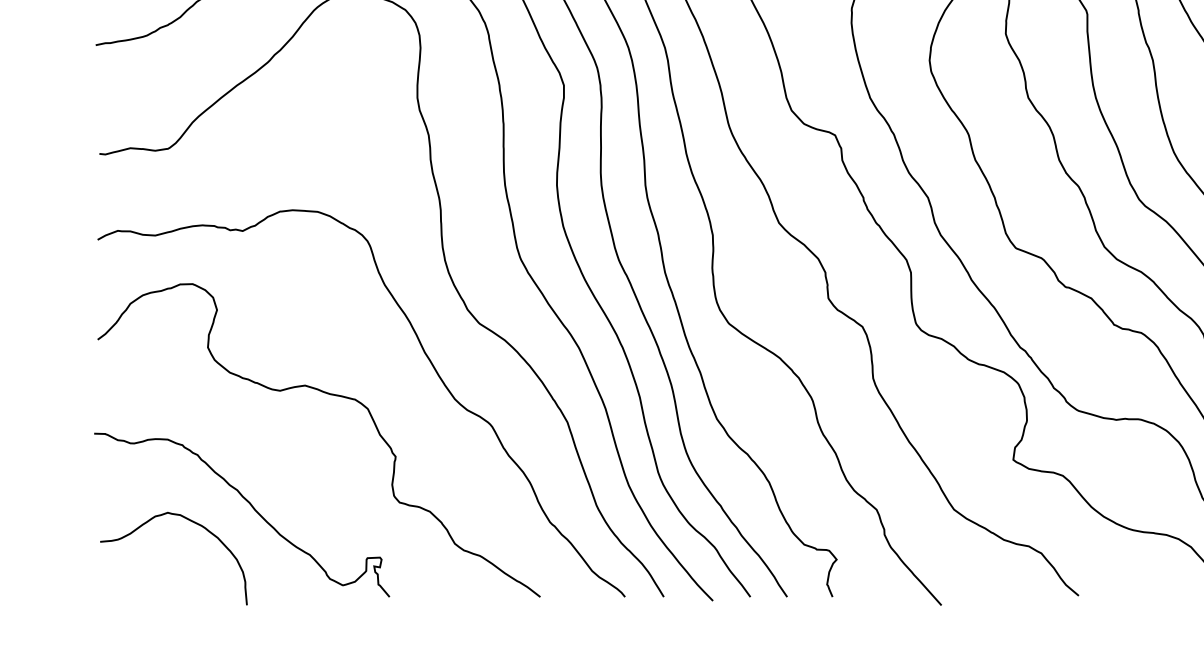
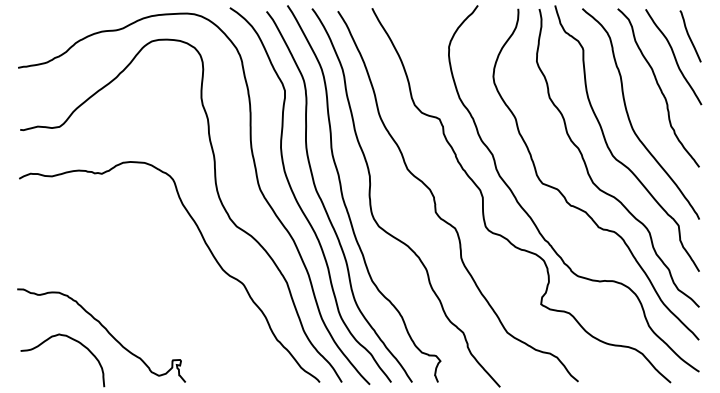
curve: (328, 395) -> (150, 267), removed

